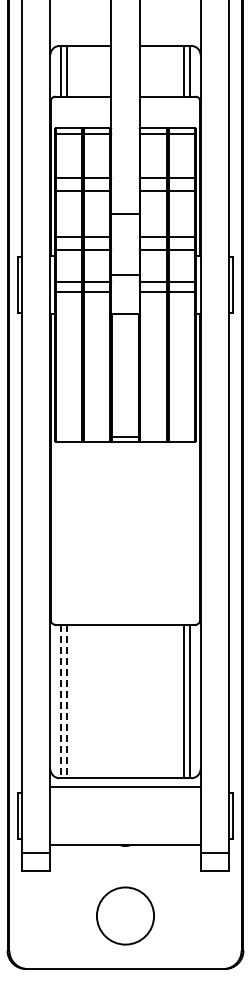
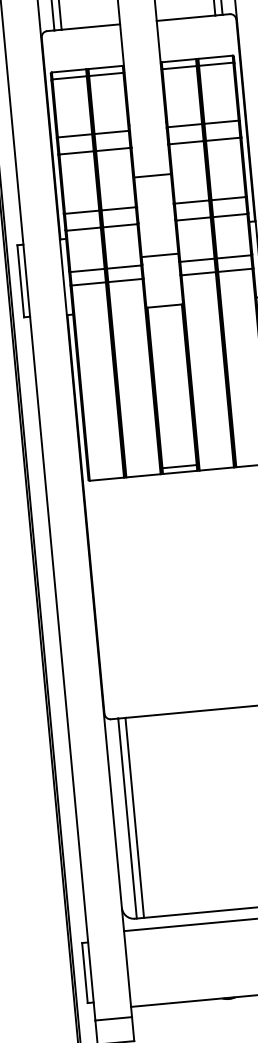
line: (60, 701) -> (126, 818), dashed -> solid
line: (66, 701) -> (134, 817), dashed -> solid

